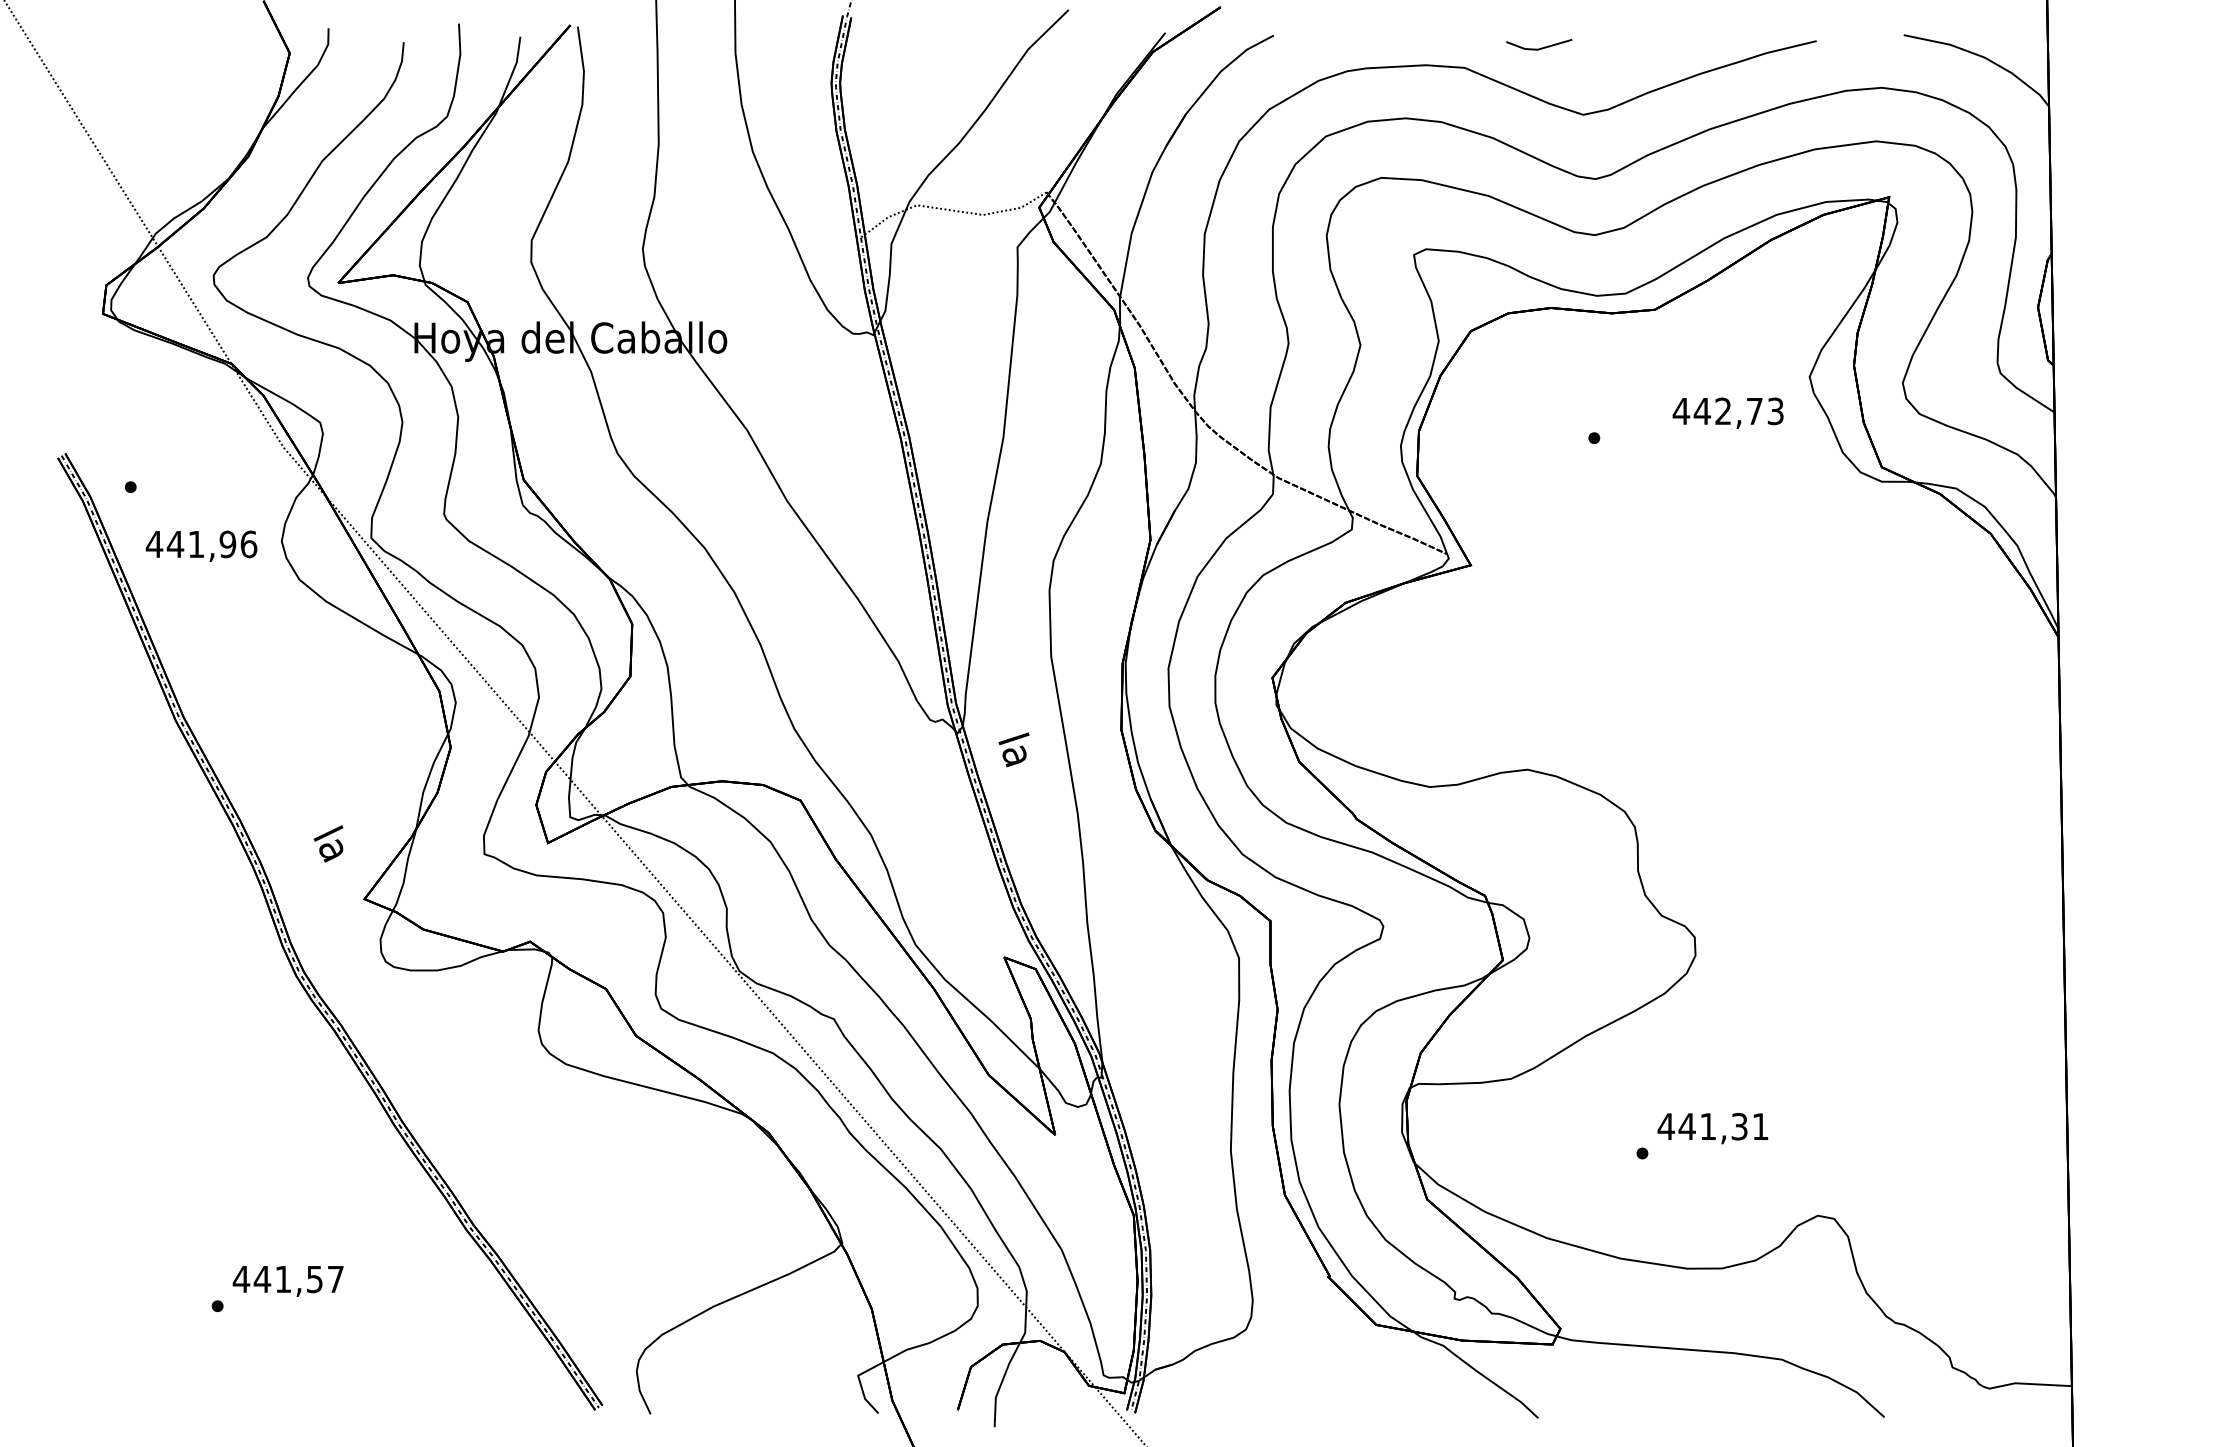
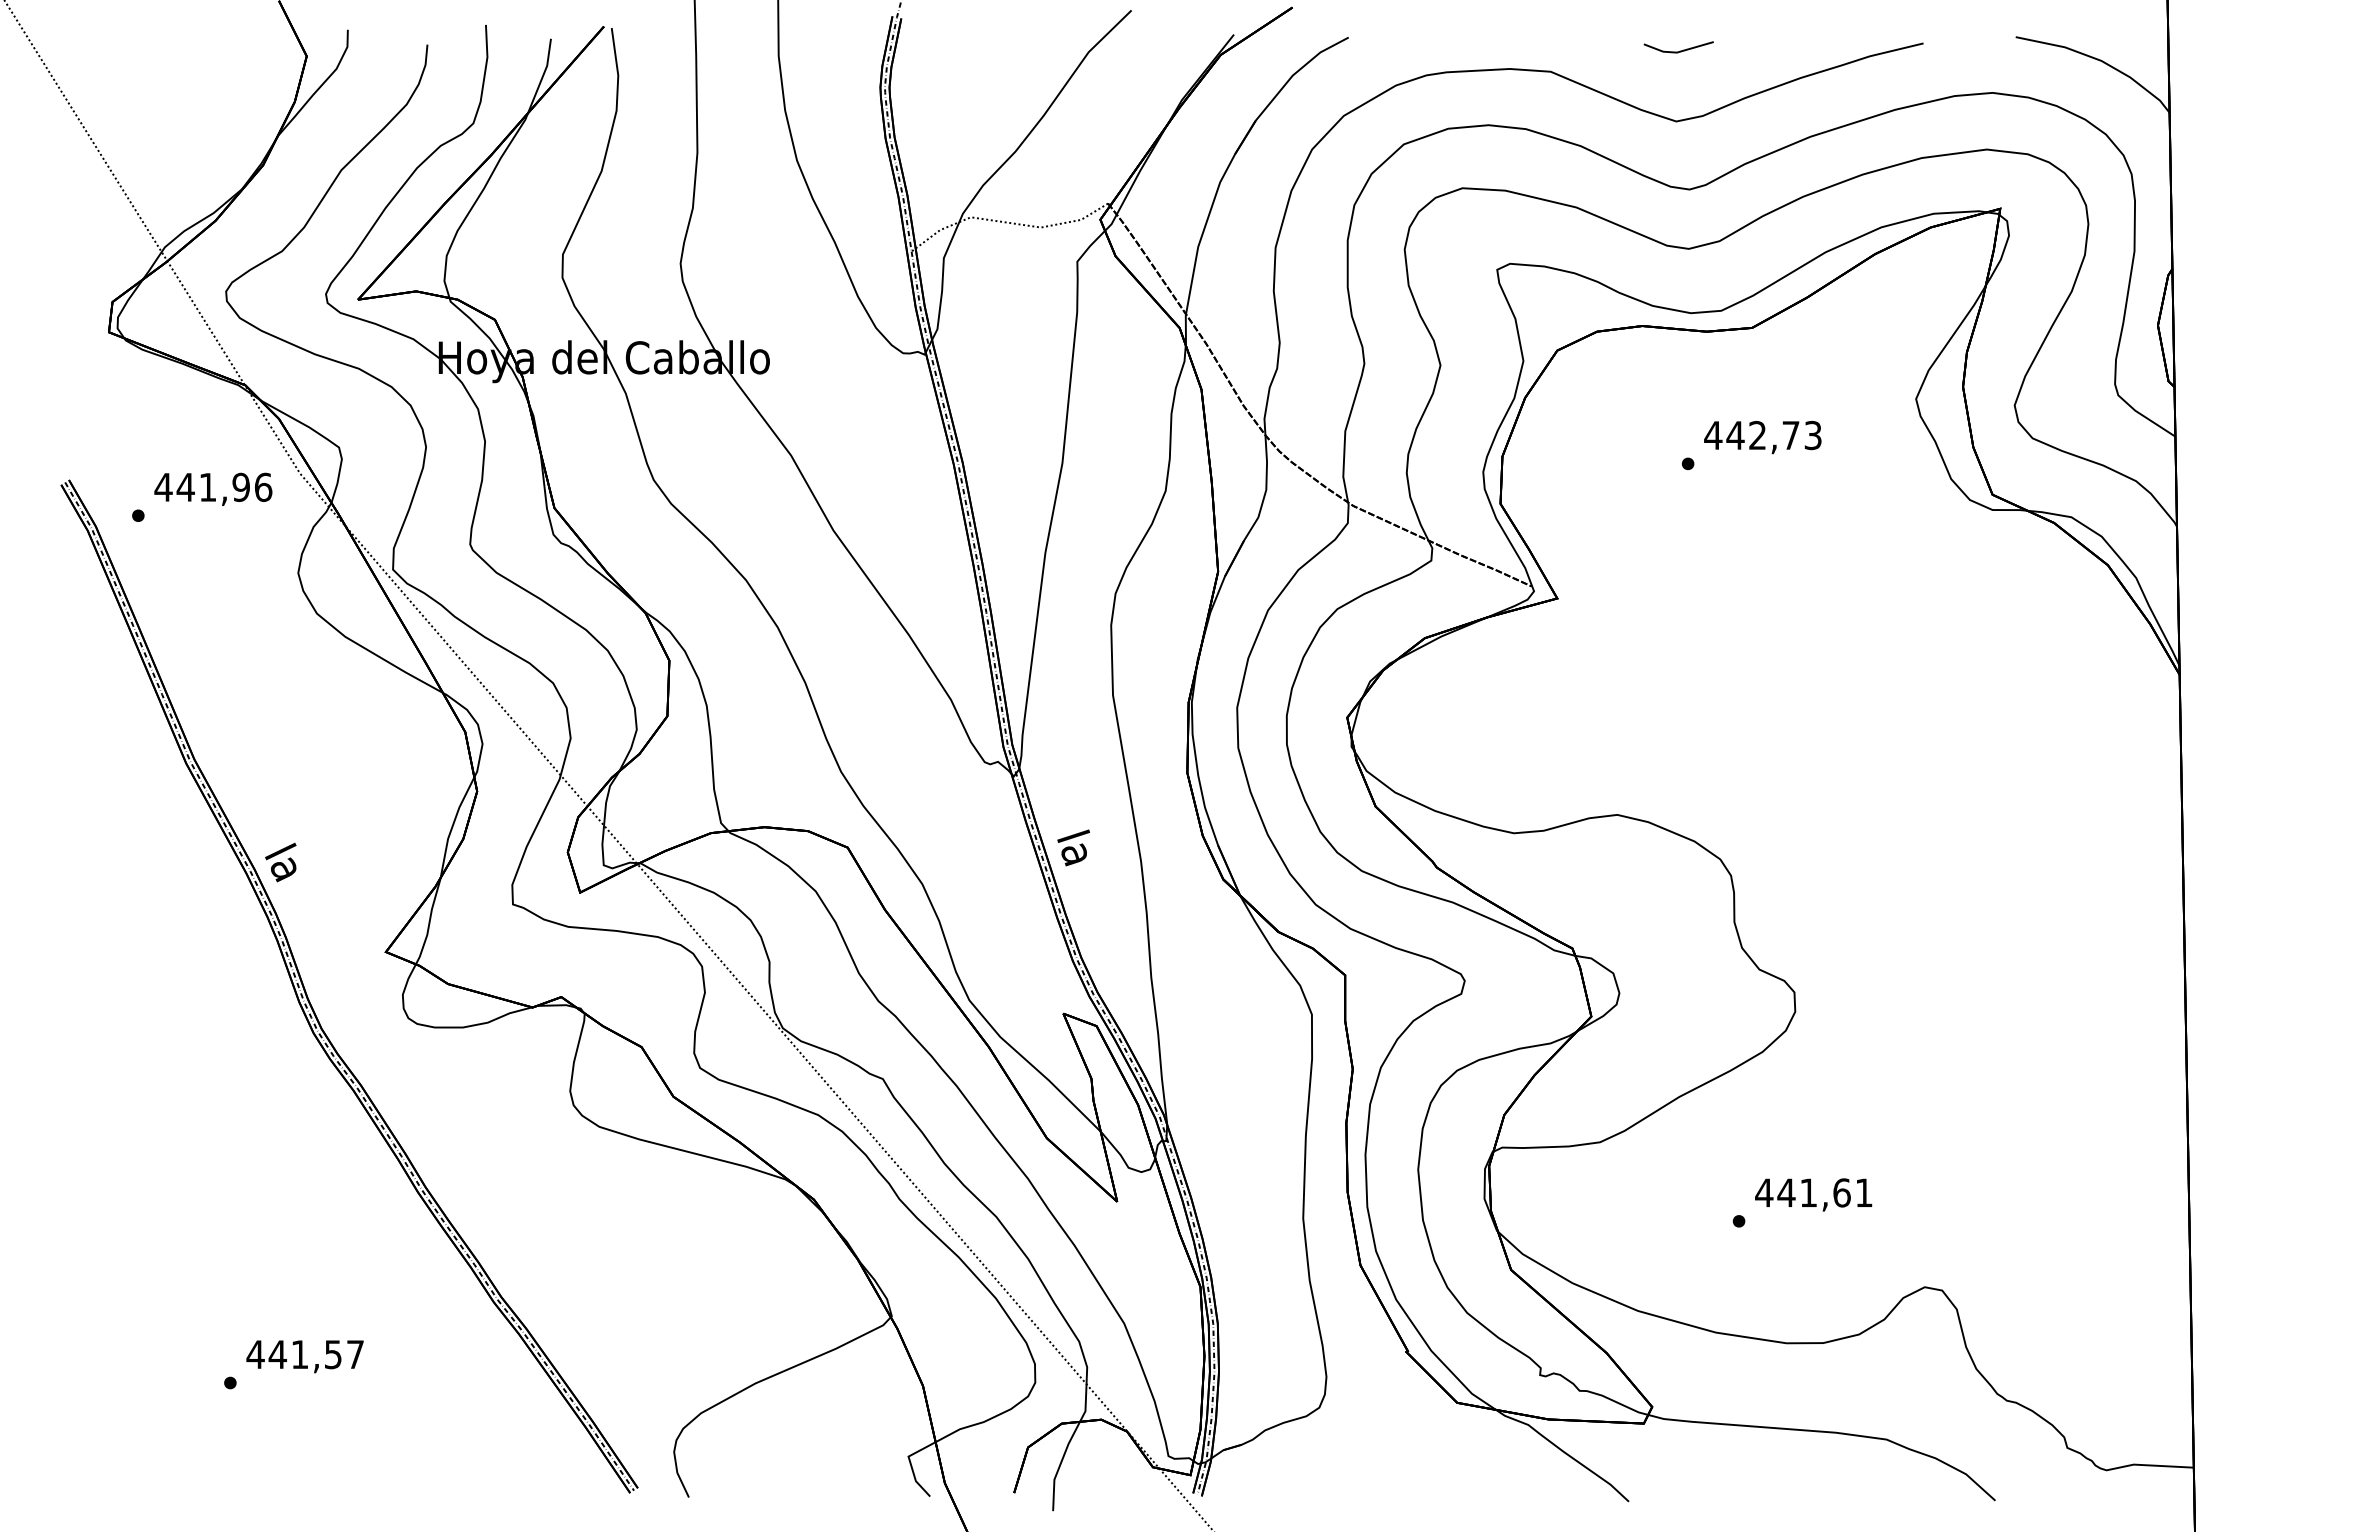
line: (1540, 47) -> (1680, 50), moved
text: (1727, 413) -> (1762, 437), moved
text: (201, 545) -> (213, 488), moved
text: (1013, 749) -> (1073, 847), moved
text: (328, 843) -> (280, 862), moved
text: (1739, 1126) -> (1841, 1192), 441,31 -> 441,61

